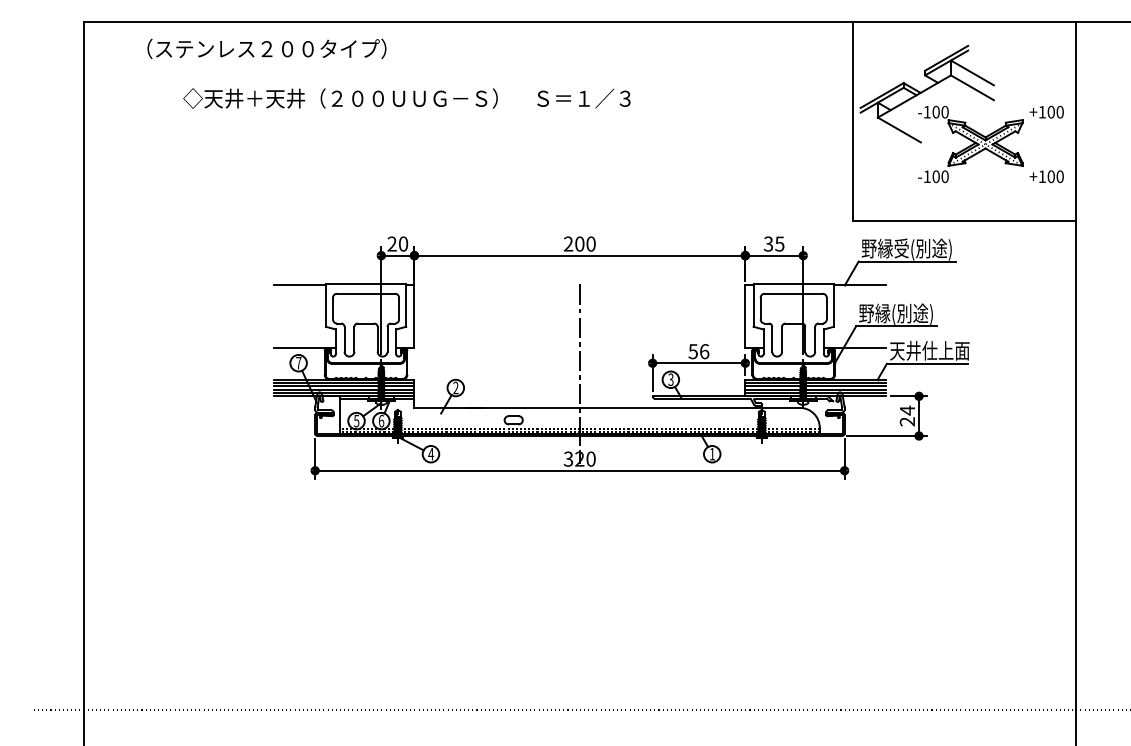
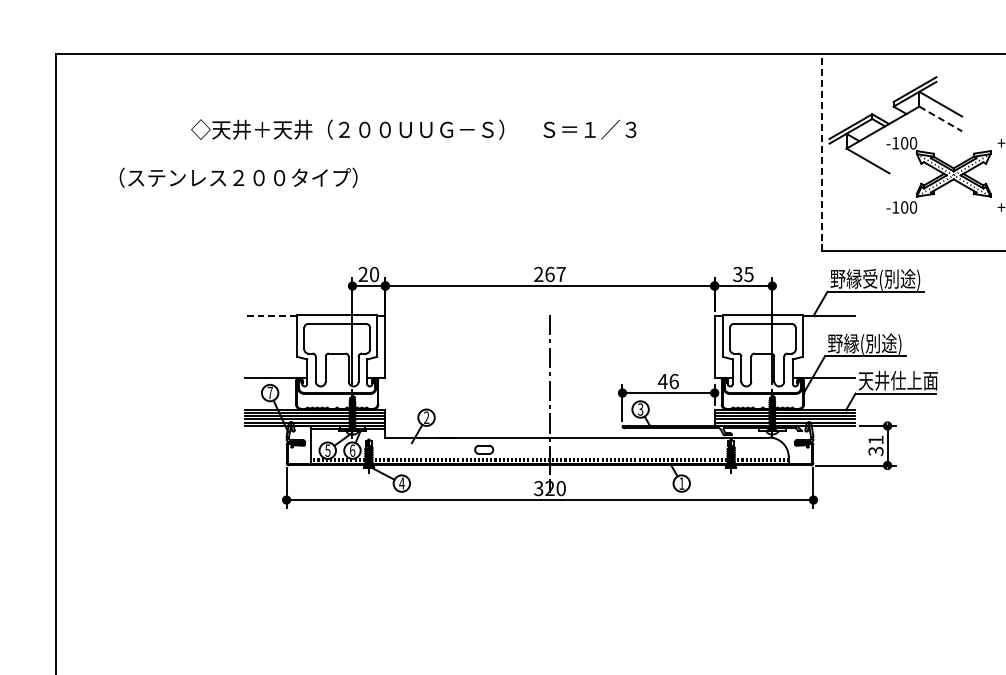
text: (266, 48) -> (238, 177), moved
line: (972, 87) -> (940, 118), solid -> dashed
text: (406, 98) -> (413, 129), moved
line: (852, 121) -> (821, 152), solid -> dashed
text: (585, 243) -> (555, 273), 200 -> 267
line: (299, 285) -> (270, 315), solid -> dashed
text: (693, 351) -> (663, 381), 56 -> 46
text: (907, 415) -> (876, 445), 24 -> 31

